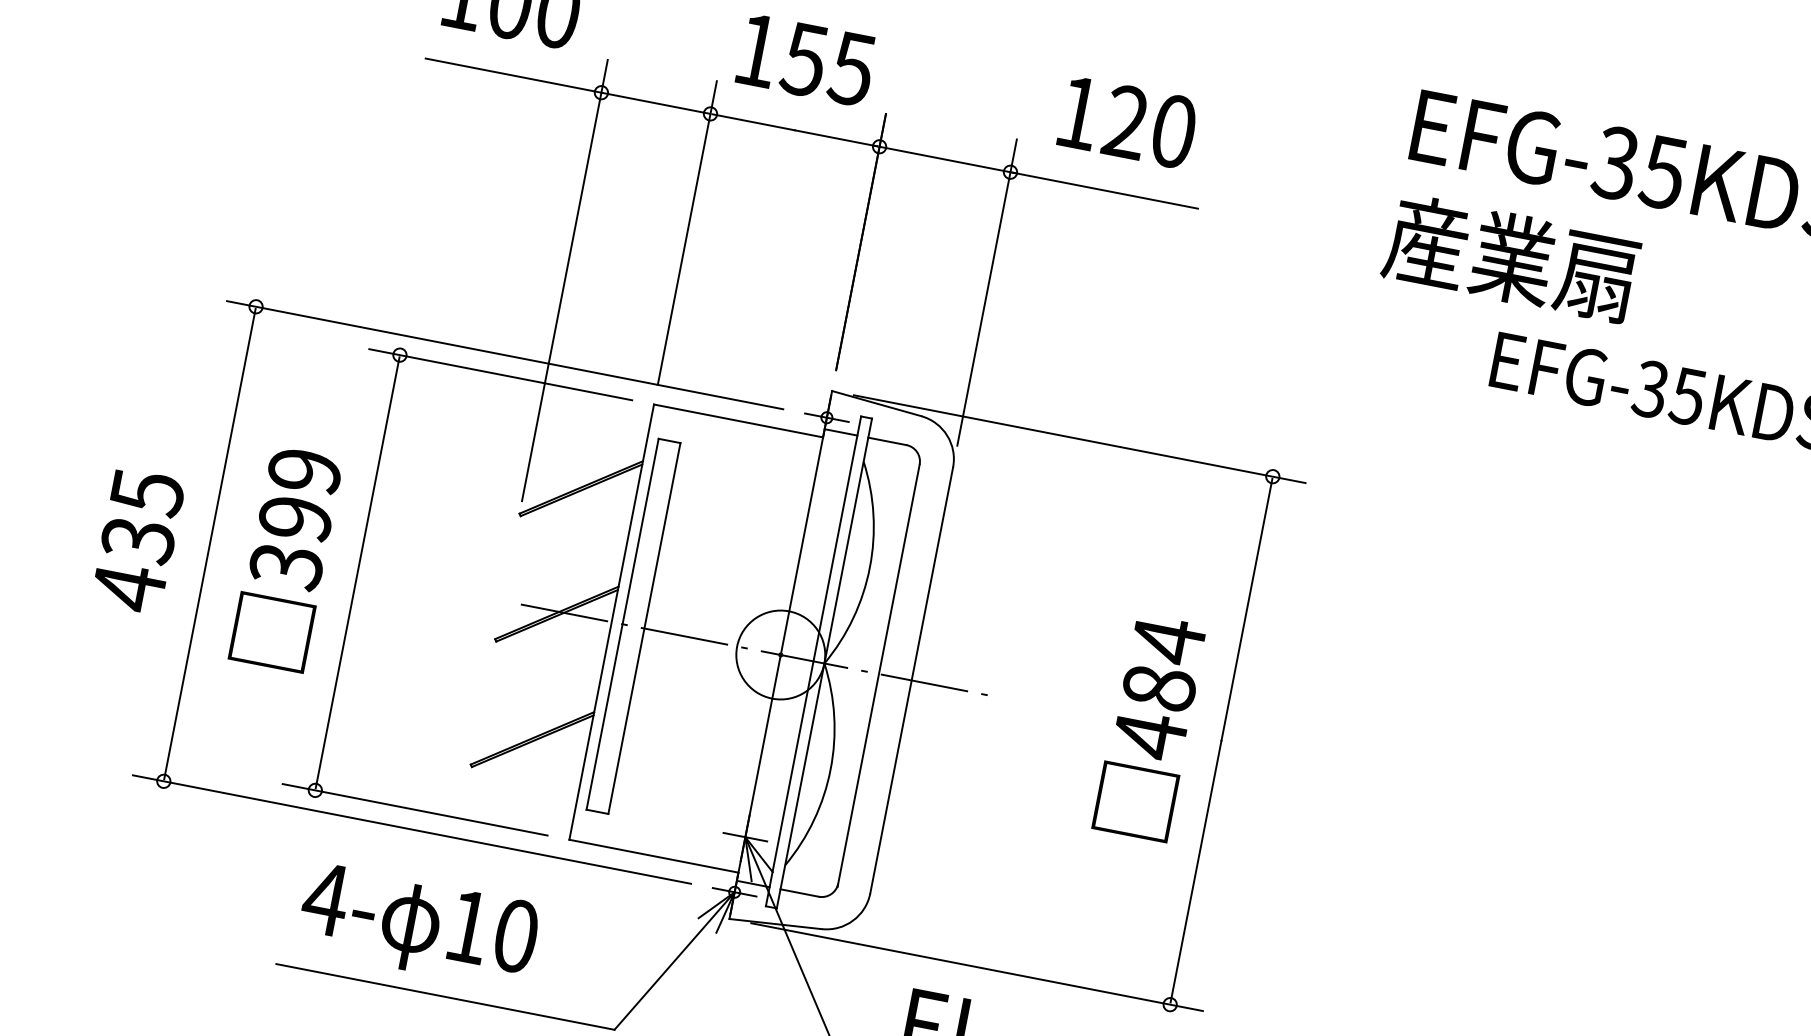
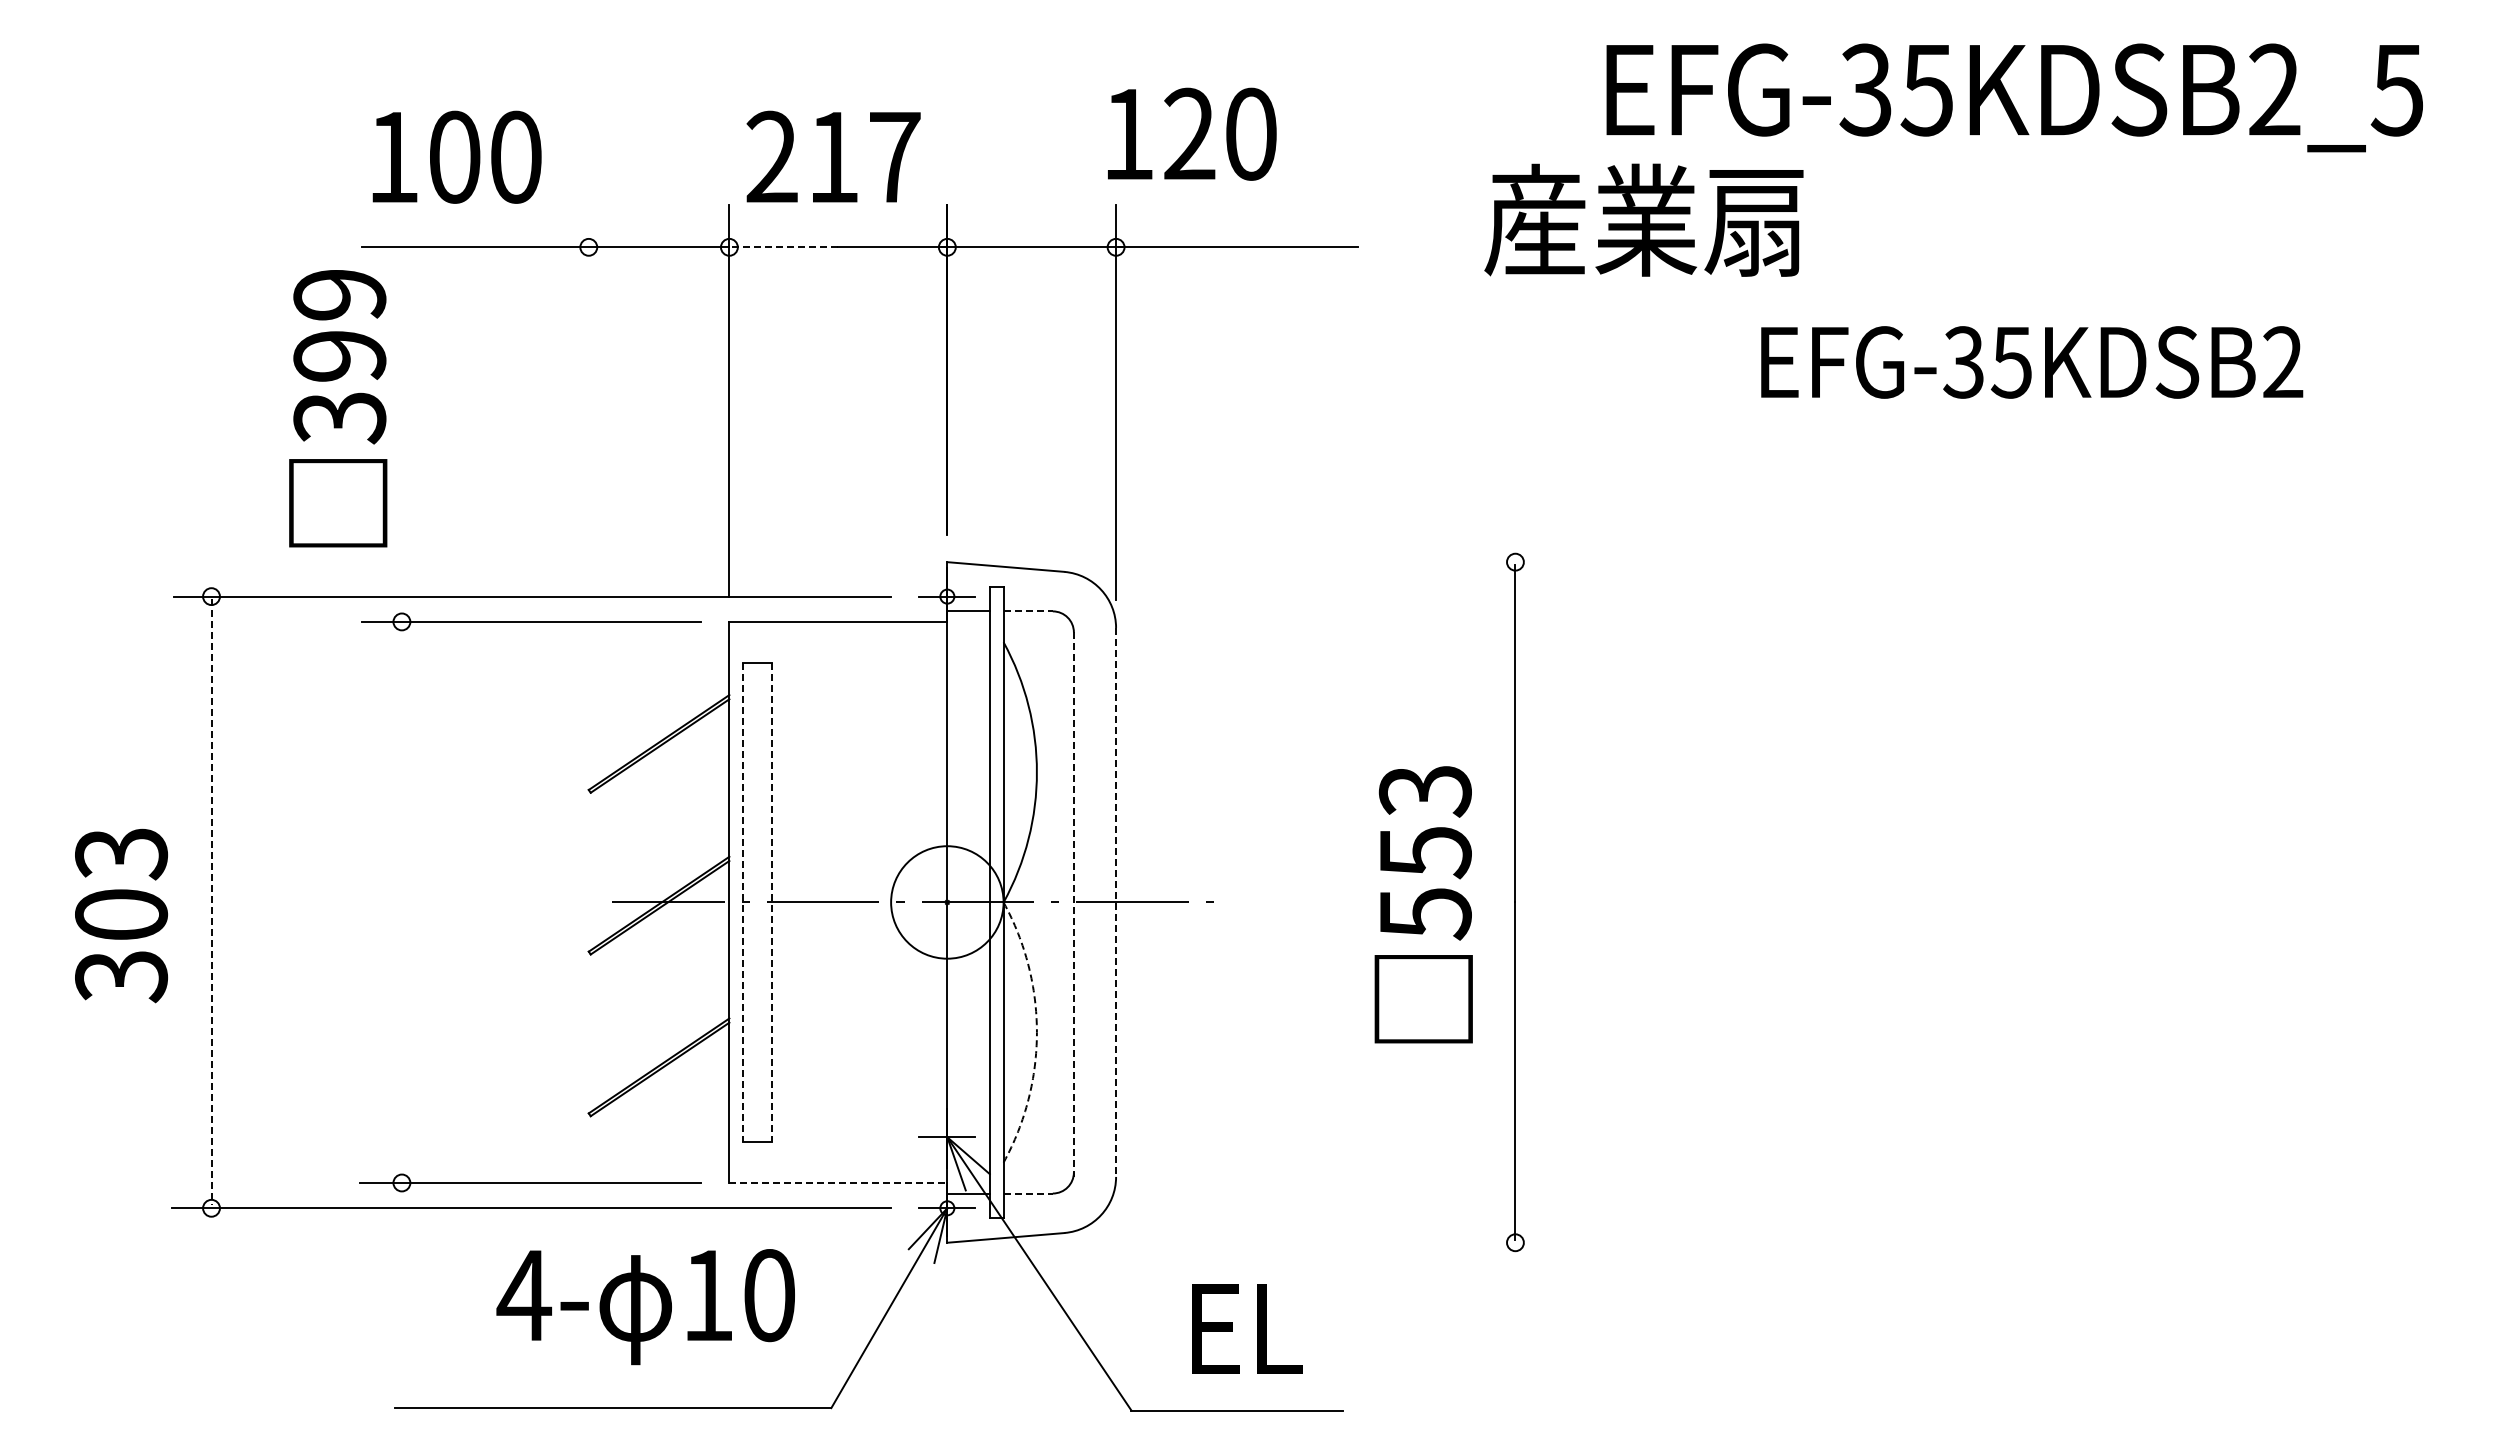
text: (804, 59) -> (833, 156), 155 -> 217
line: (753, 122) -> (785, 247), solid -> dashed
text: (1128, 122) -> (1192, 133), moved
text: (1511, 257) -> (1643, 219), moved
line: (564, 280) -> (588, 489), removed
line: (1079, 439) -> (1266, 562), removed
line: (887, 441) -> (1028, 611), solid -> dashed
text: (137, 541) -> (121, 916), 435 -> 303
line: (209, 544) -> (211, 902), solid -> dashed
text: (286, 559) -> (338, 408), moved
line: (357, 572) -> (401, 902), removed
line: (622, 624) -> (743, 902), solid -> dashed
line: (644, 628) -> (771, 902), solid -> dashed
line: (878, 676) -> (1073, 905), solid -> dashed
line: (911, 680) -> (1116, 902), solid -> dashed
text: (1158, 688) -> (1424, 852), 484 -> 553
arc: (830, 769) -> (1036, 1032), solid -> dashed
line: (654, 855) -> (838, 1182), solid -> dashed
line: (799, 893) -> (1028, 1193), solid -> dashed
text: (418, 926) -> (645, 1307), moved
line: (977, 966) -> (1266, 1242), removed

